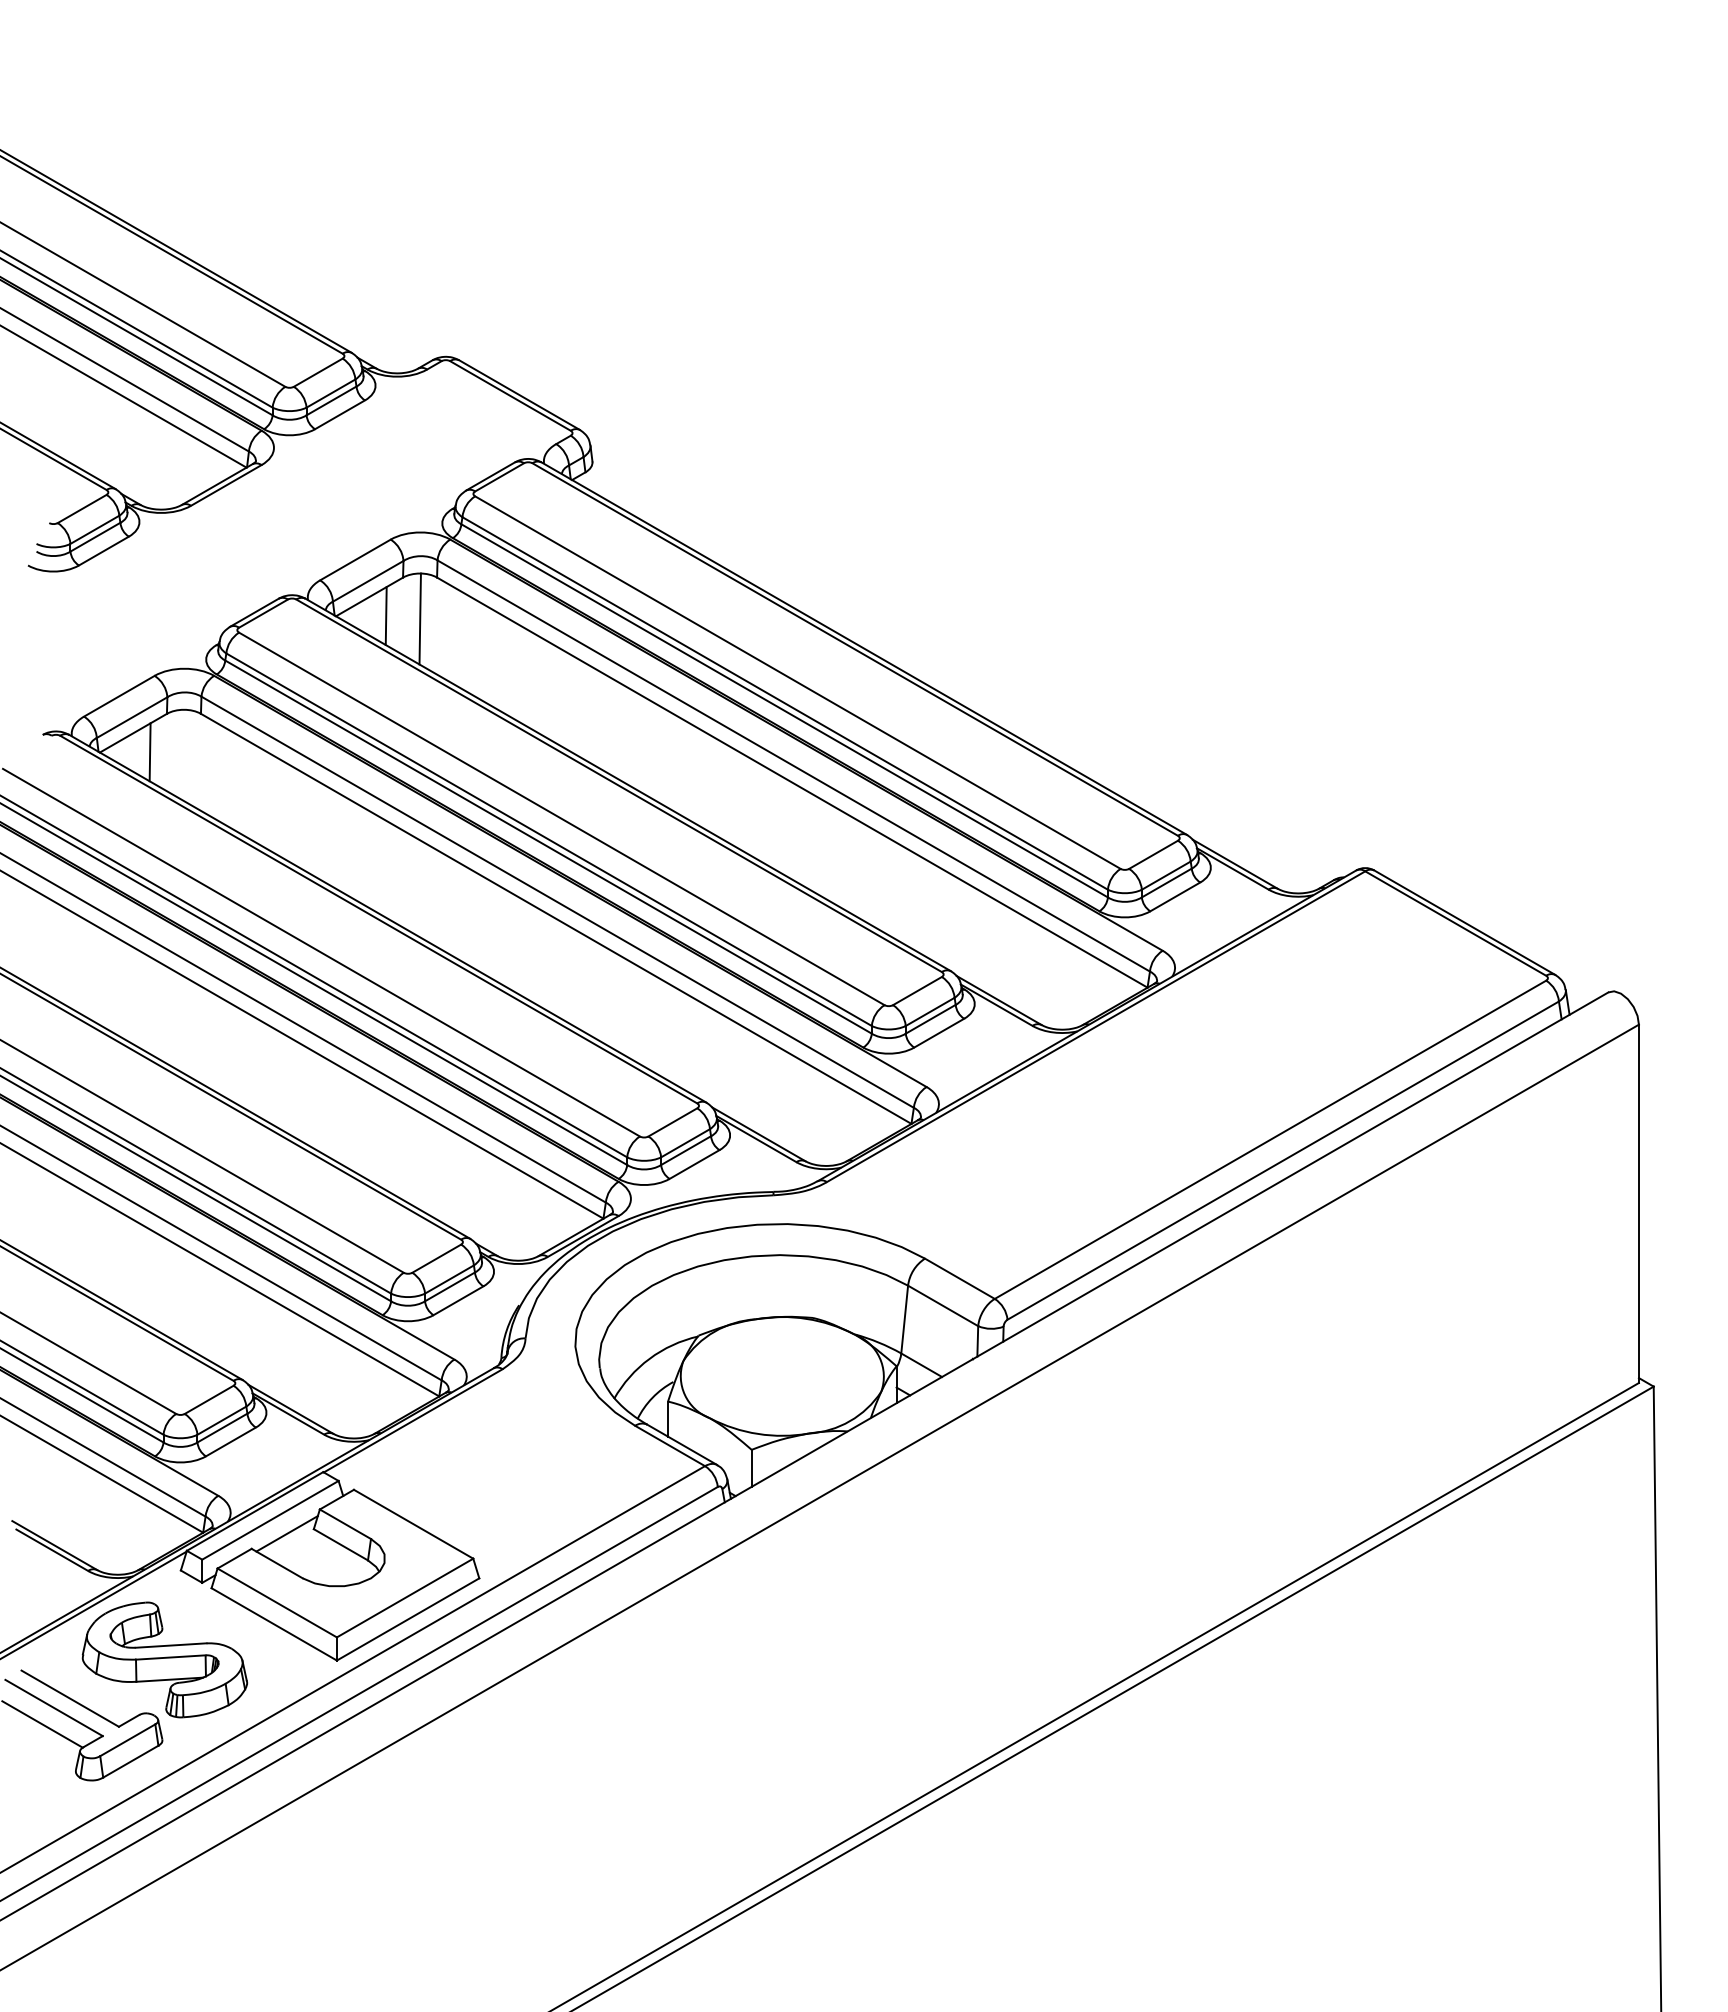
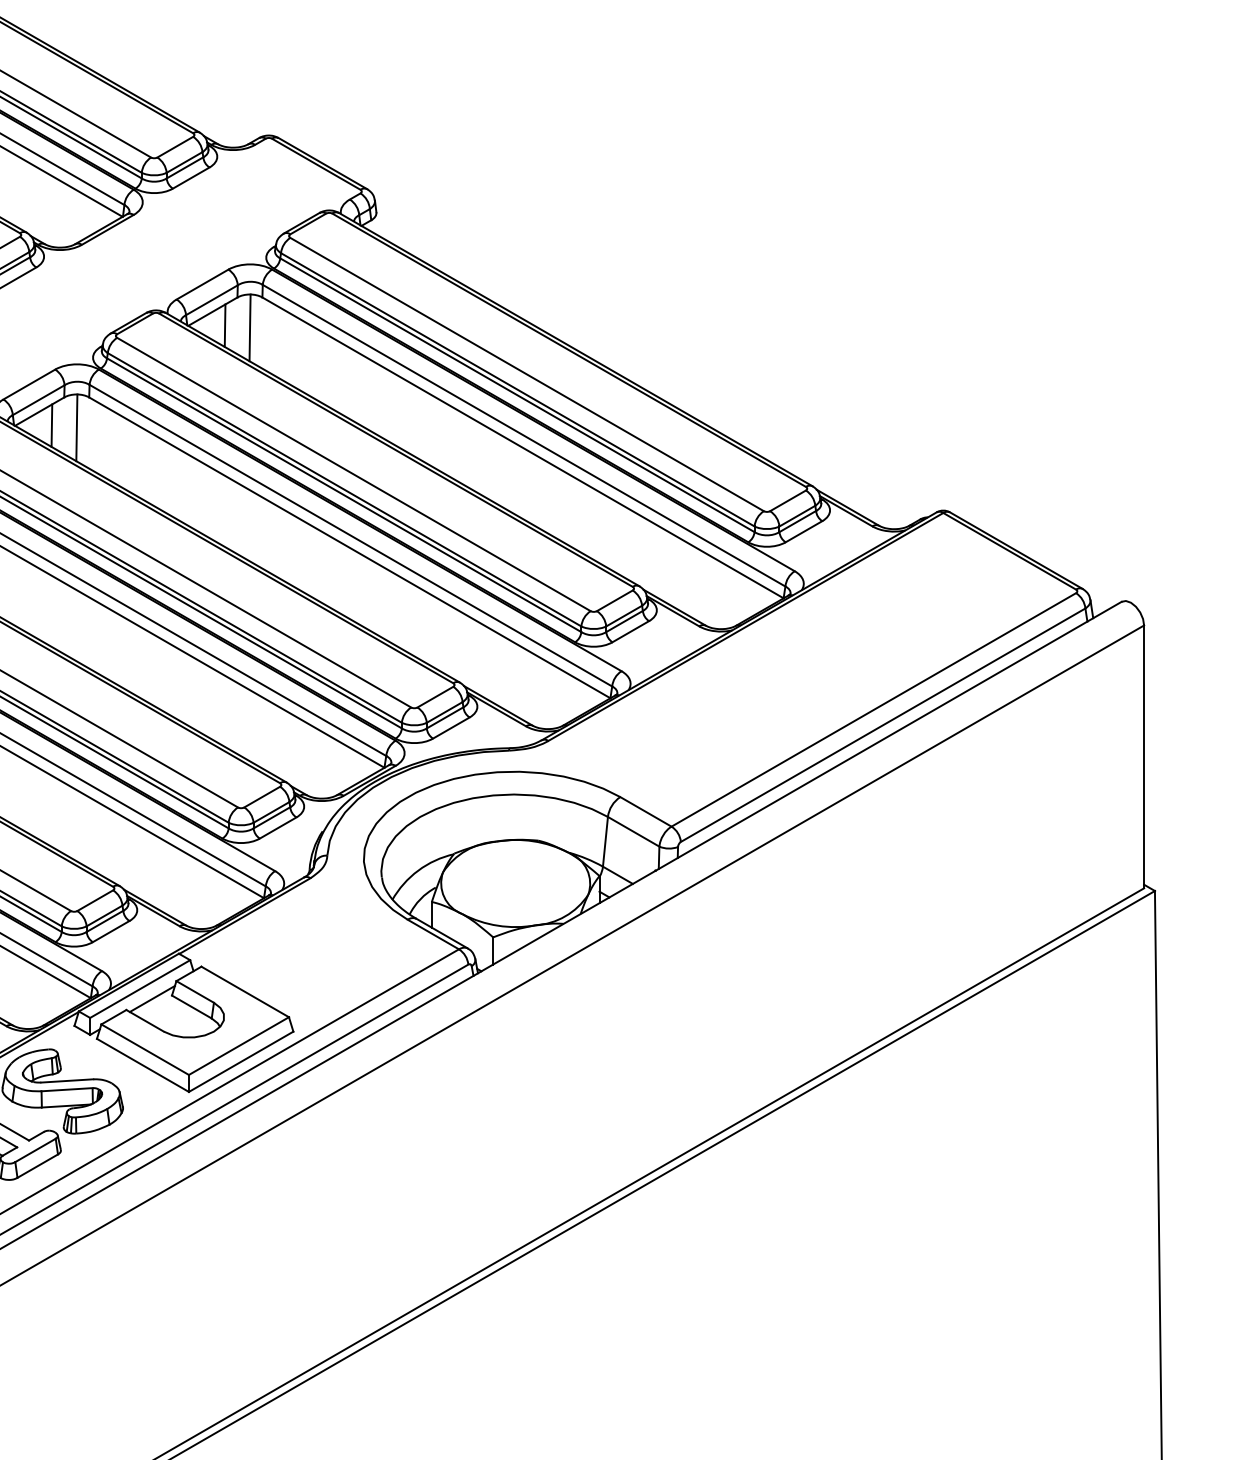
line: (183, 754) -> (76, 427), added

